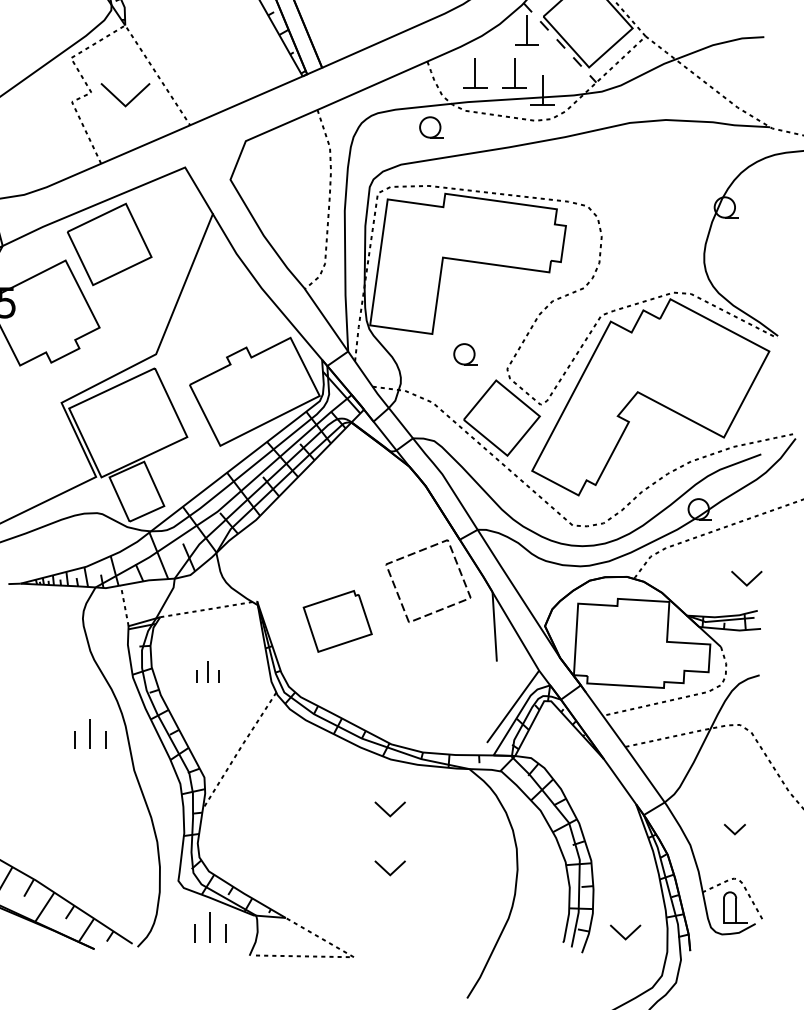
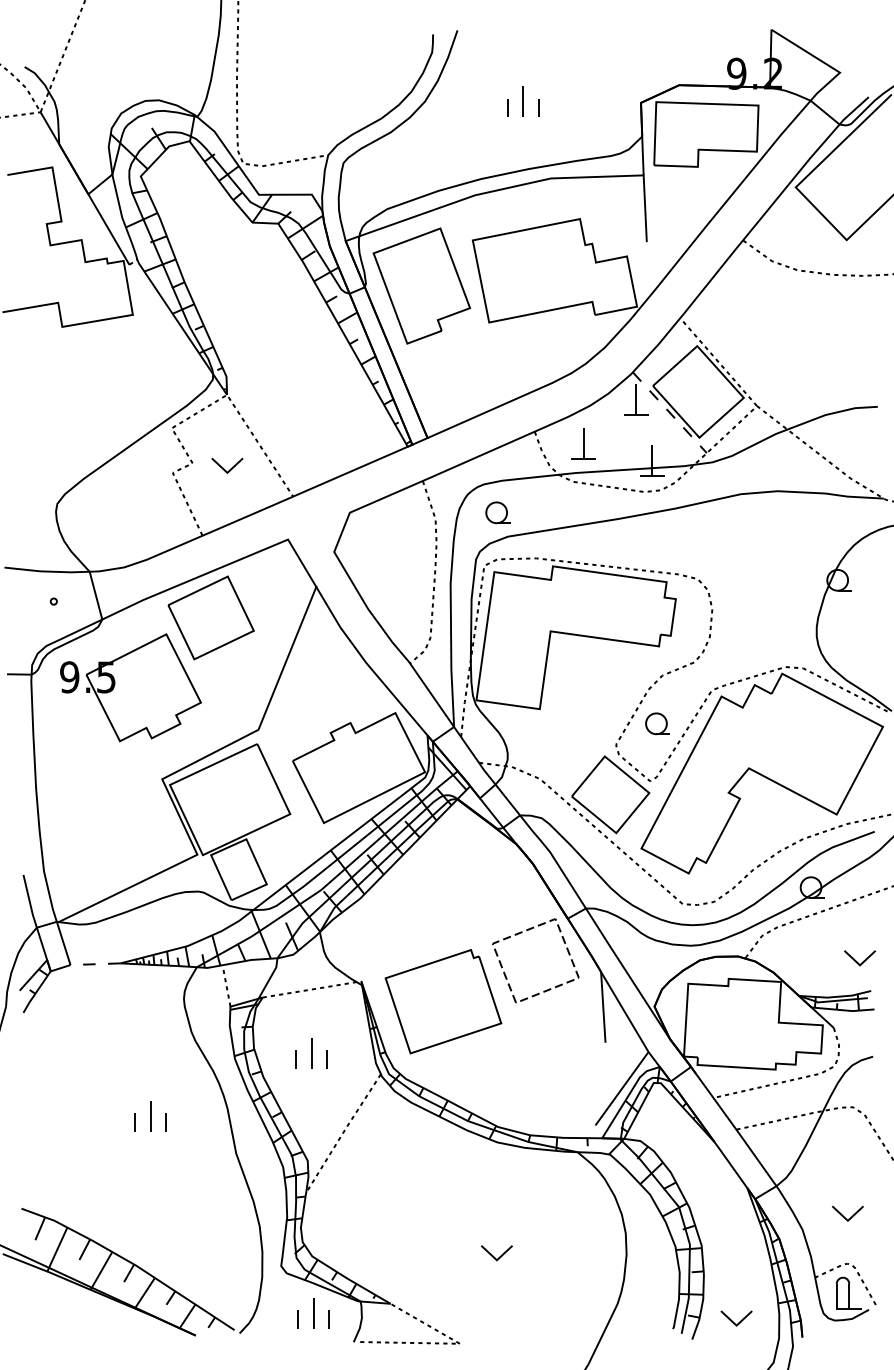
part: (514, 73) -> (623, 443), removed
part: (125, 94) -> (227, 465), size x0.62
part: (431, 127) -> (497, 512), moved
part: (465, 353) -> (657, 723), moved
part: (337, 621) -> (443, 1001), size x1.67
part: (208, 672) -> (311, 1053), size x1.43
part: (90, 734) -> (150, 1116), moved
part: (389, 809) -> (496, 1193), removed
part: (734, 829) -> (847, 1213), size x1.43

